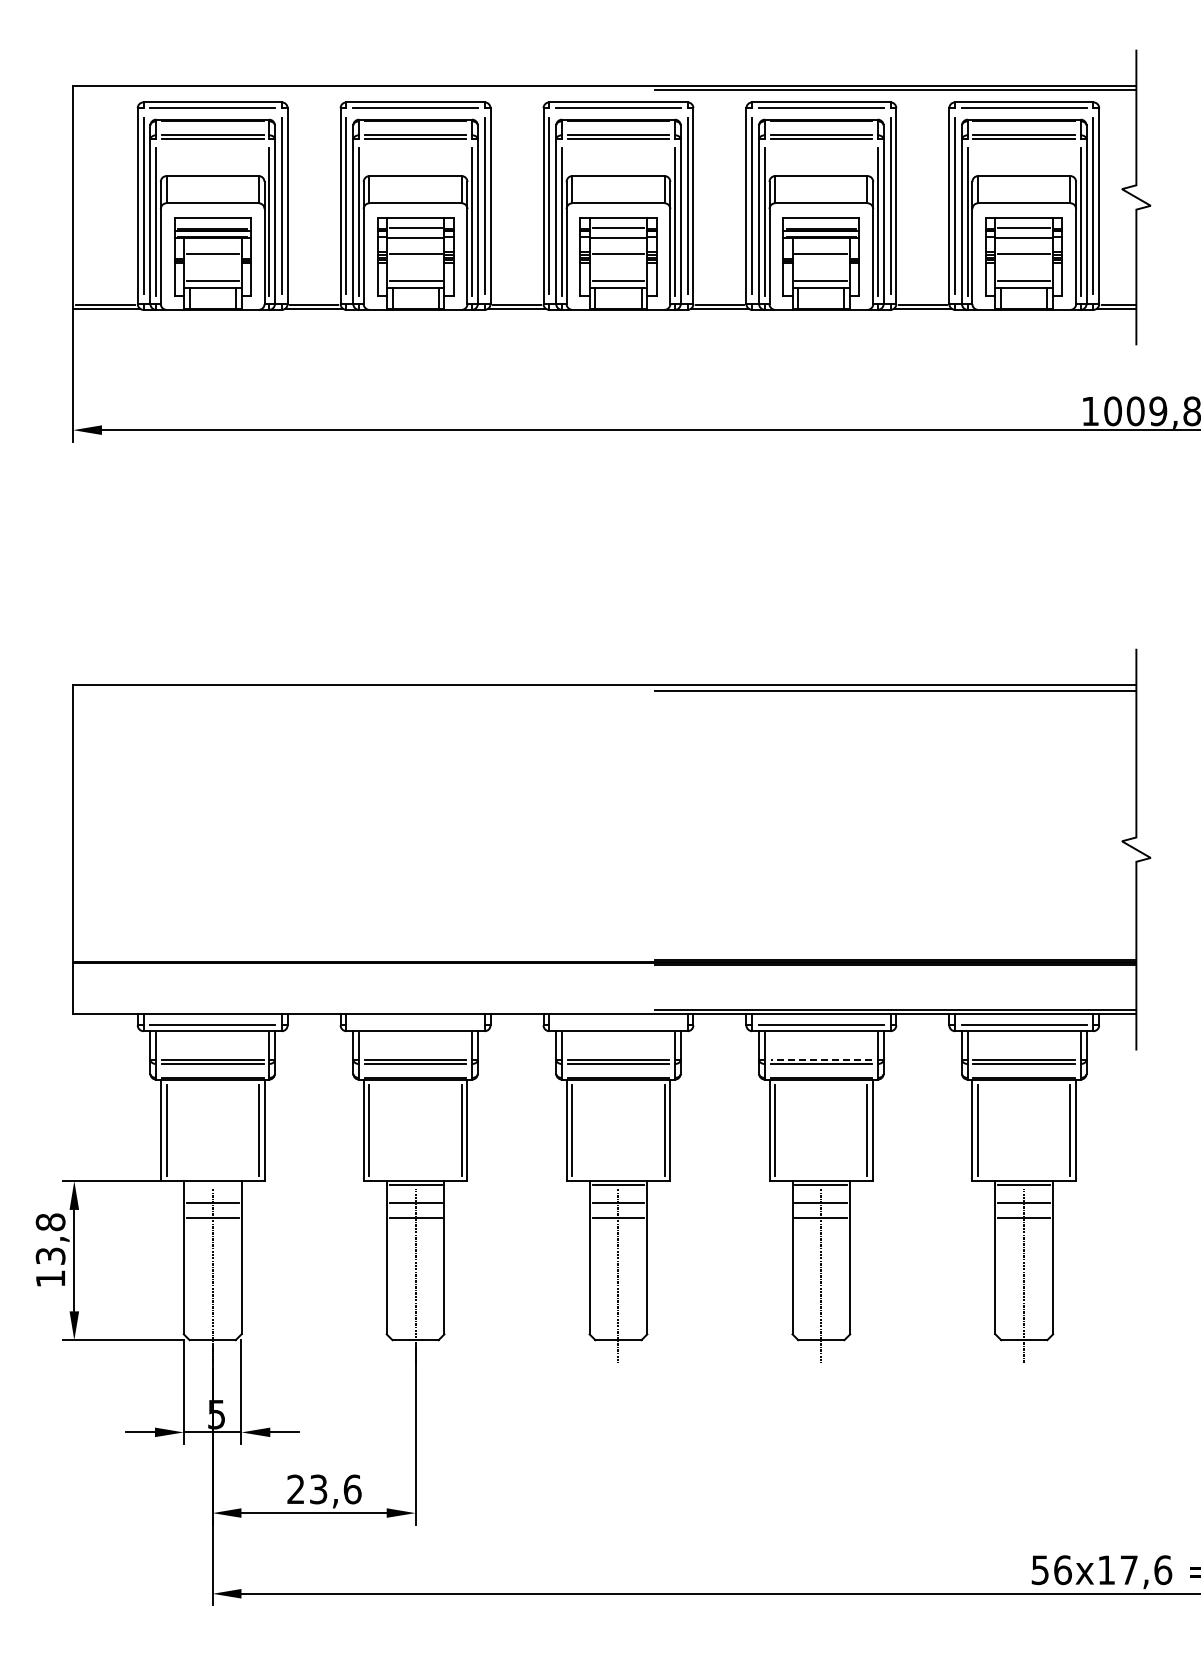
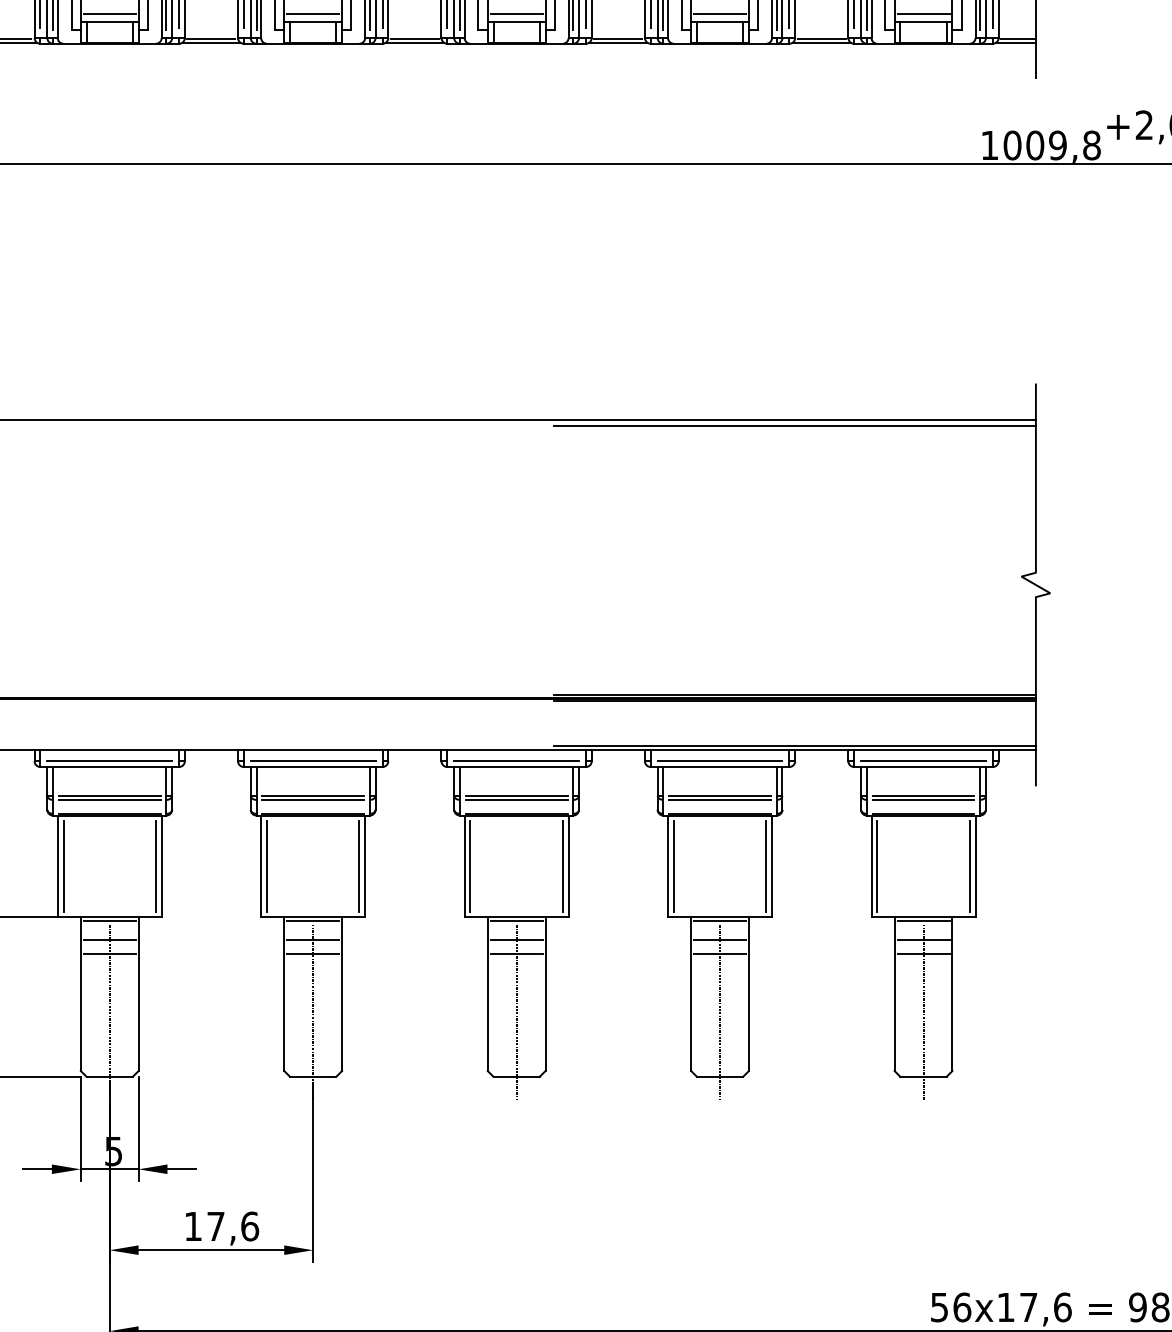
line: (415, 1025) -> (313, 761), added
line: (618, 1025) -> (516, 761), added
line: (821, 1059) -> (720, 795), dashed -> solid
line: (212, 1184) -> (109, 920), added
text: (307, 1489) -> (204, 1226), 23,6 -> 17,6

